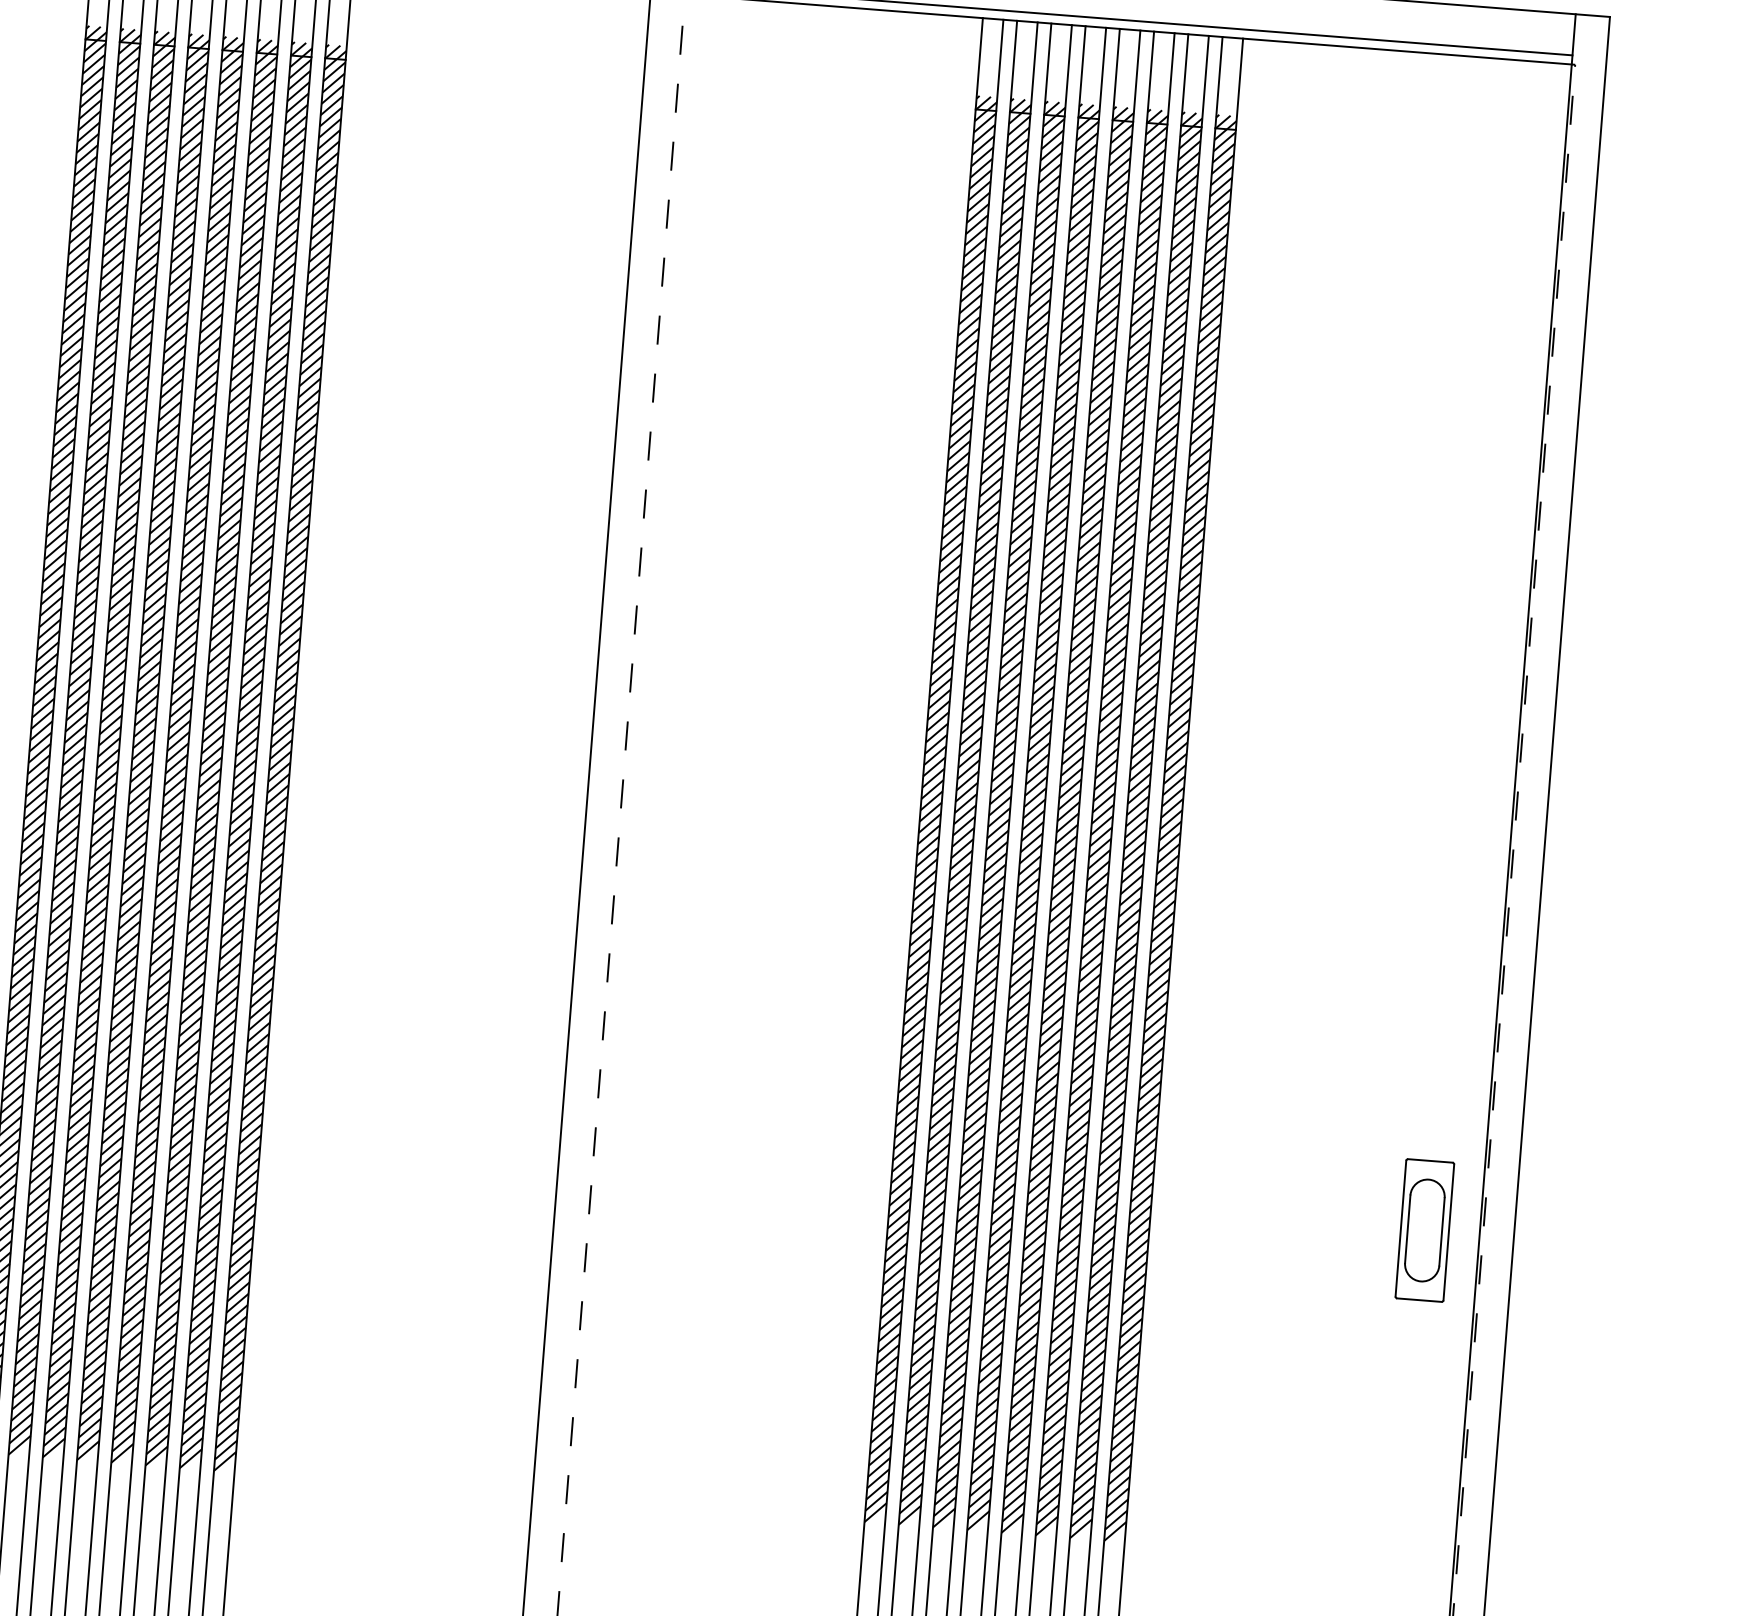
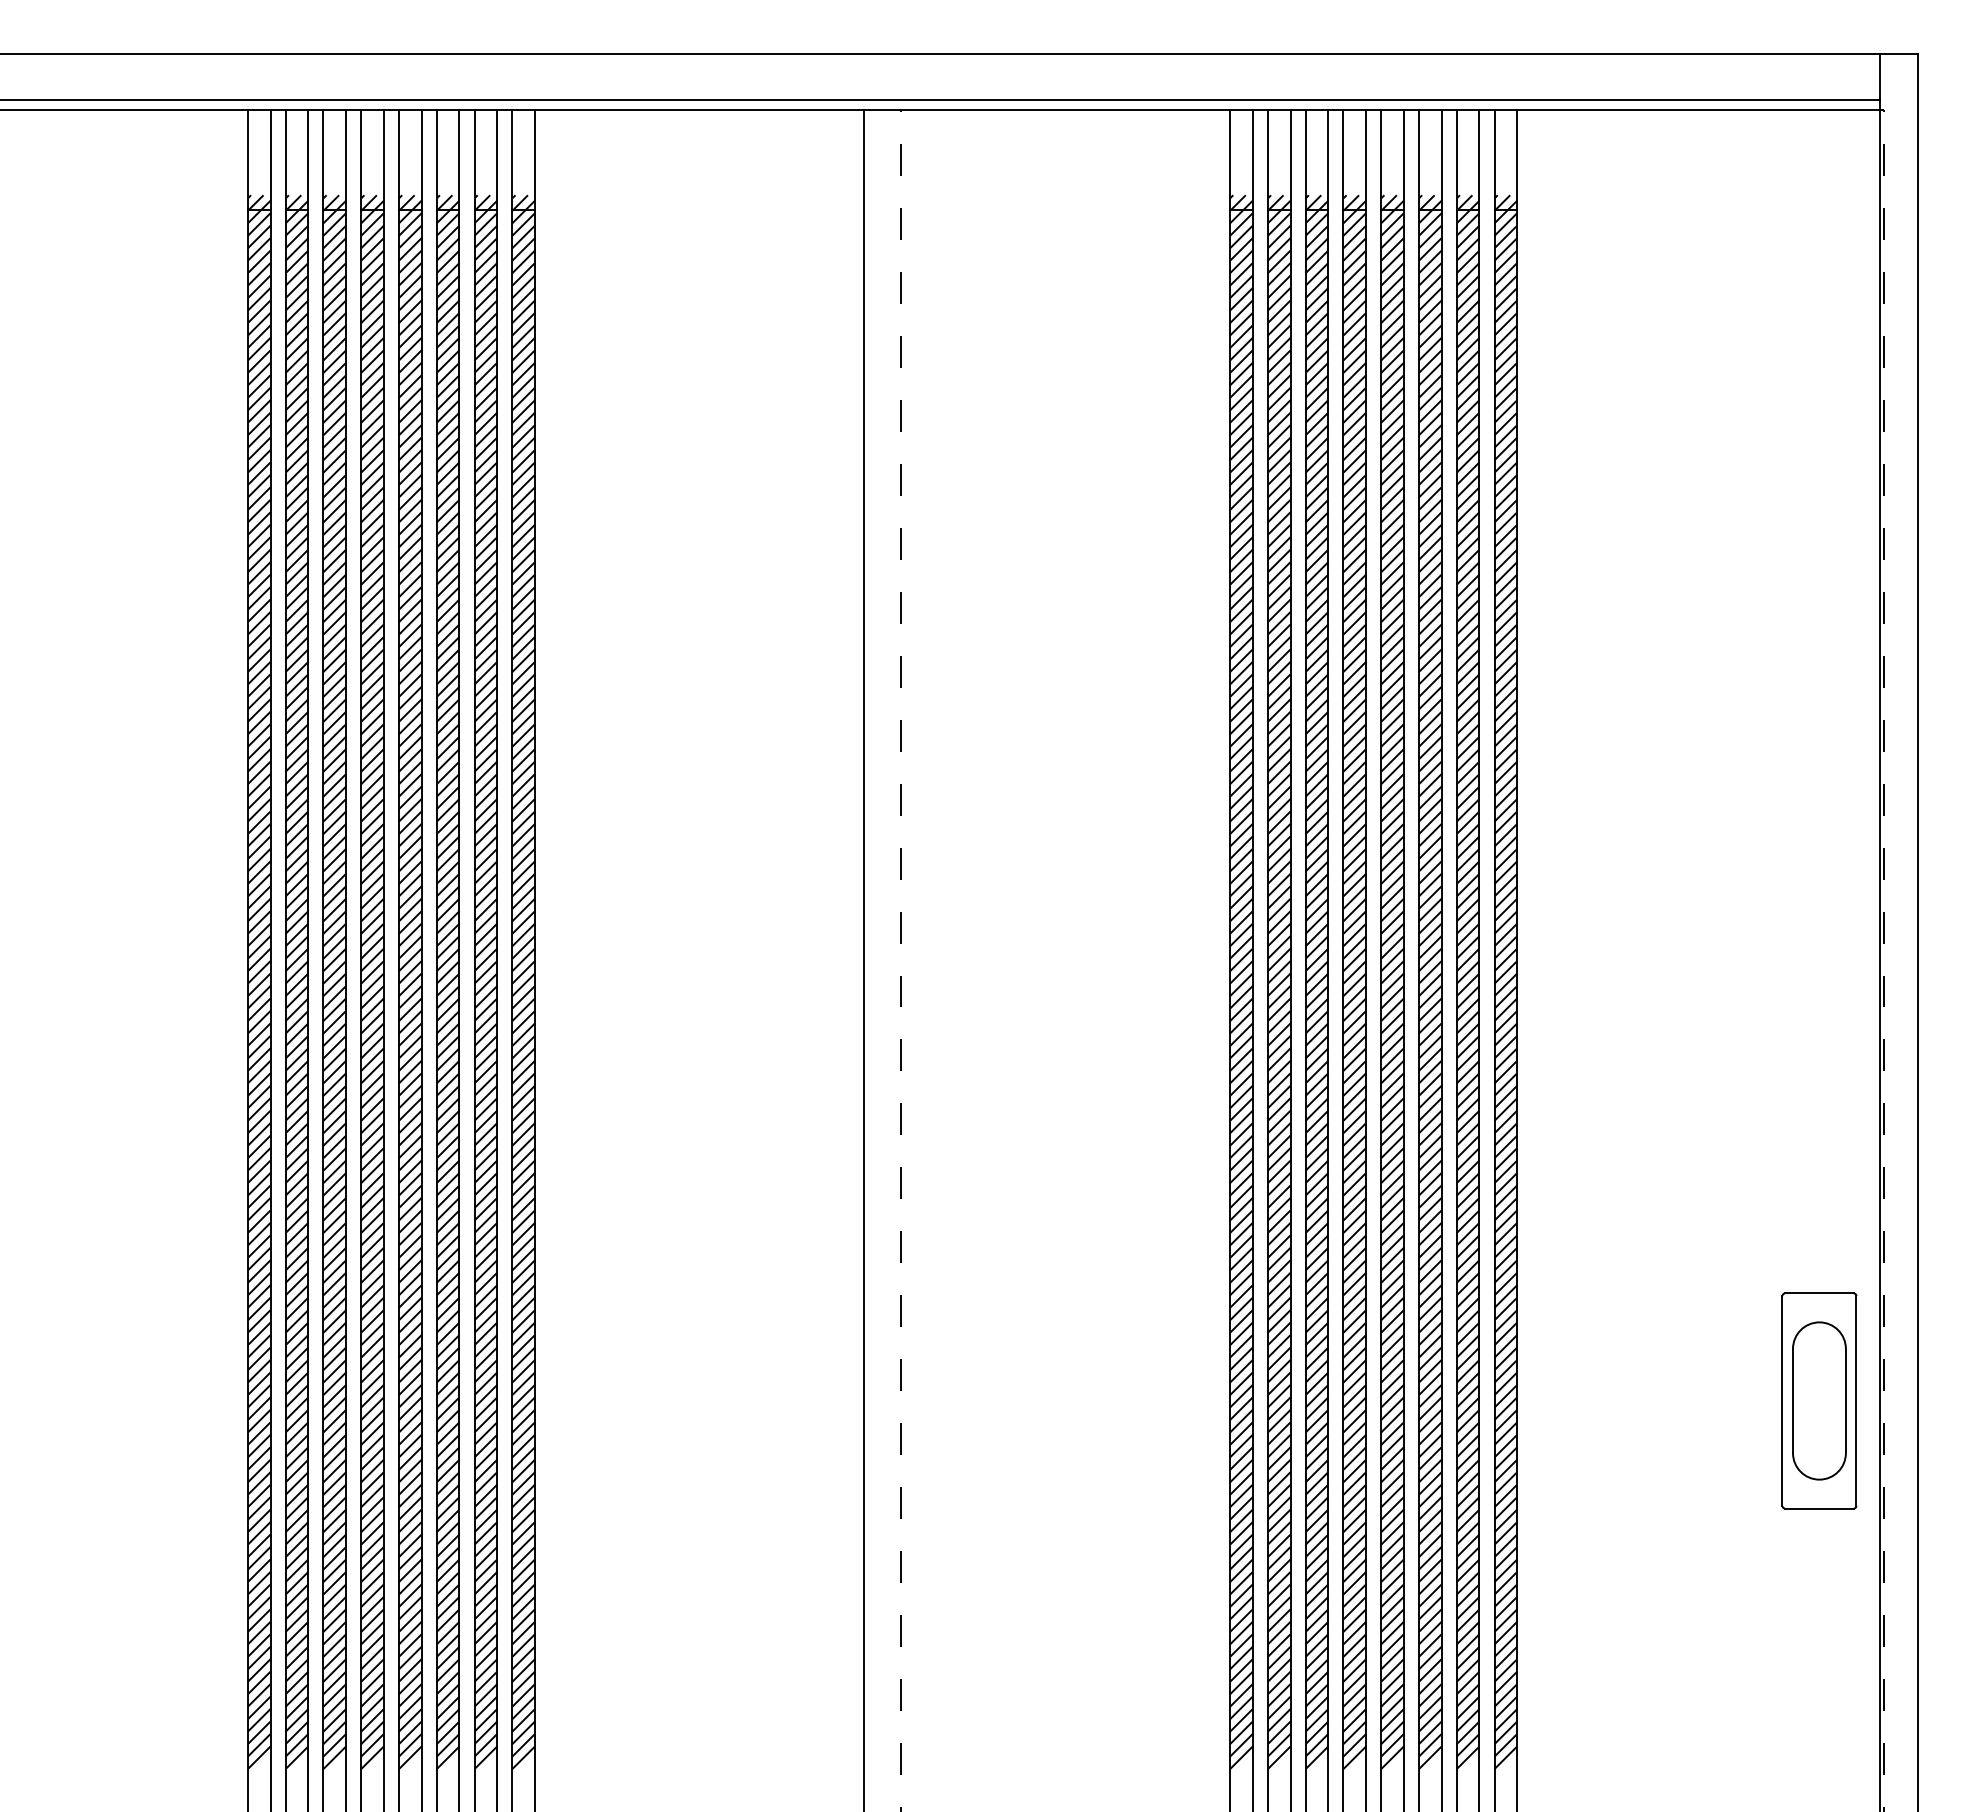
part: (1424, 1230) -> (1819, 1400), size x1.4

